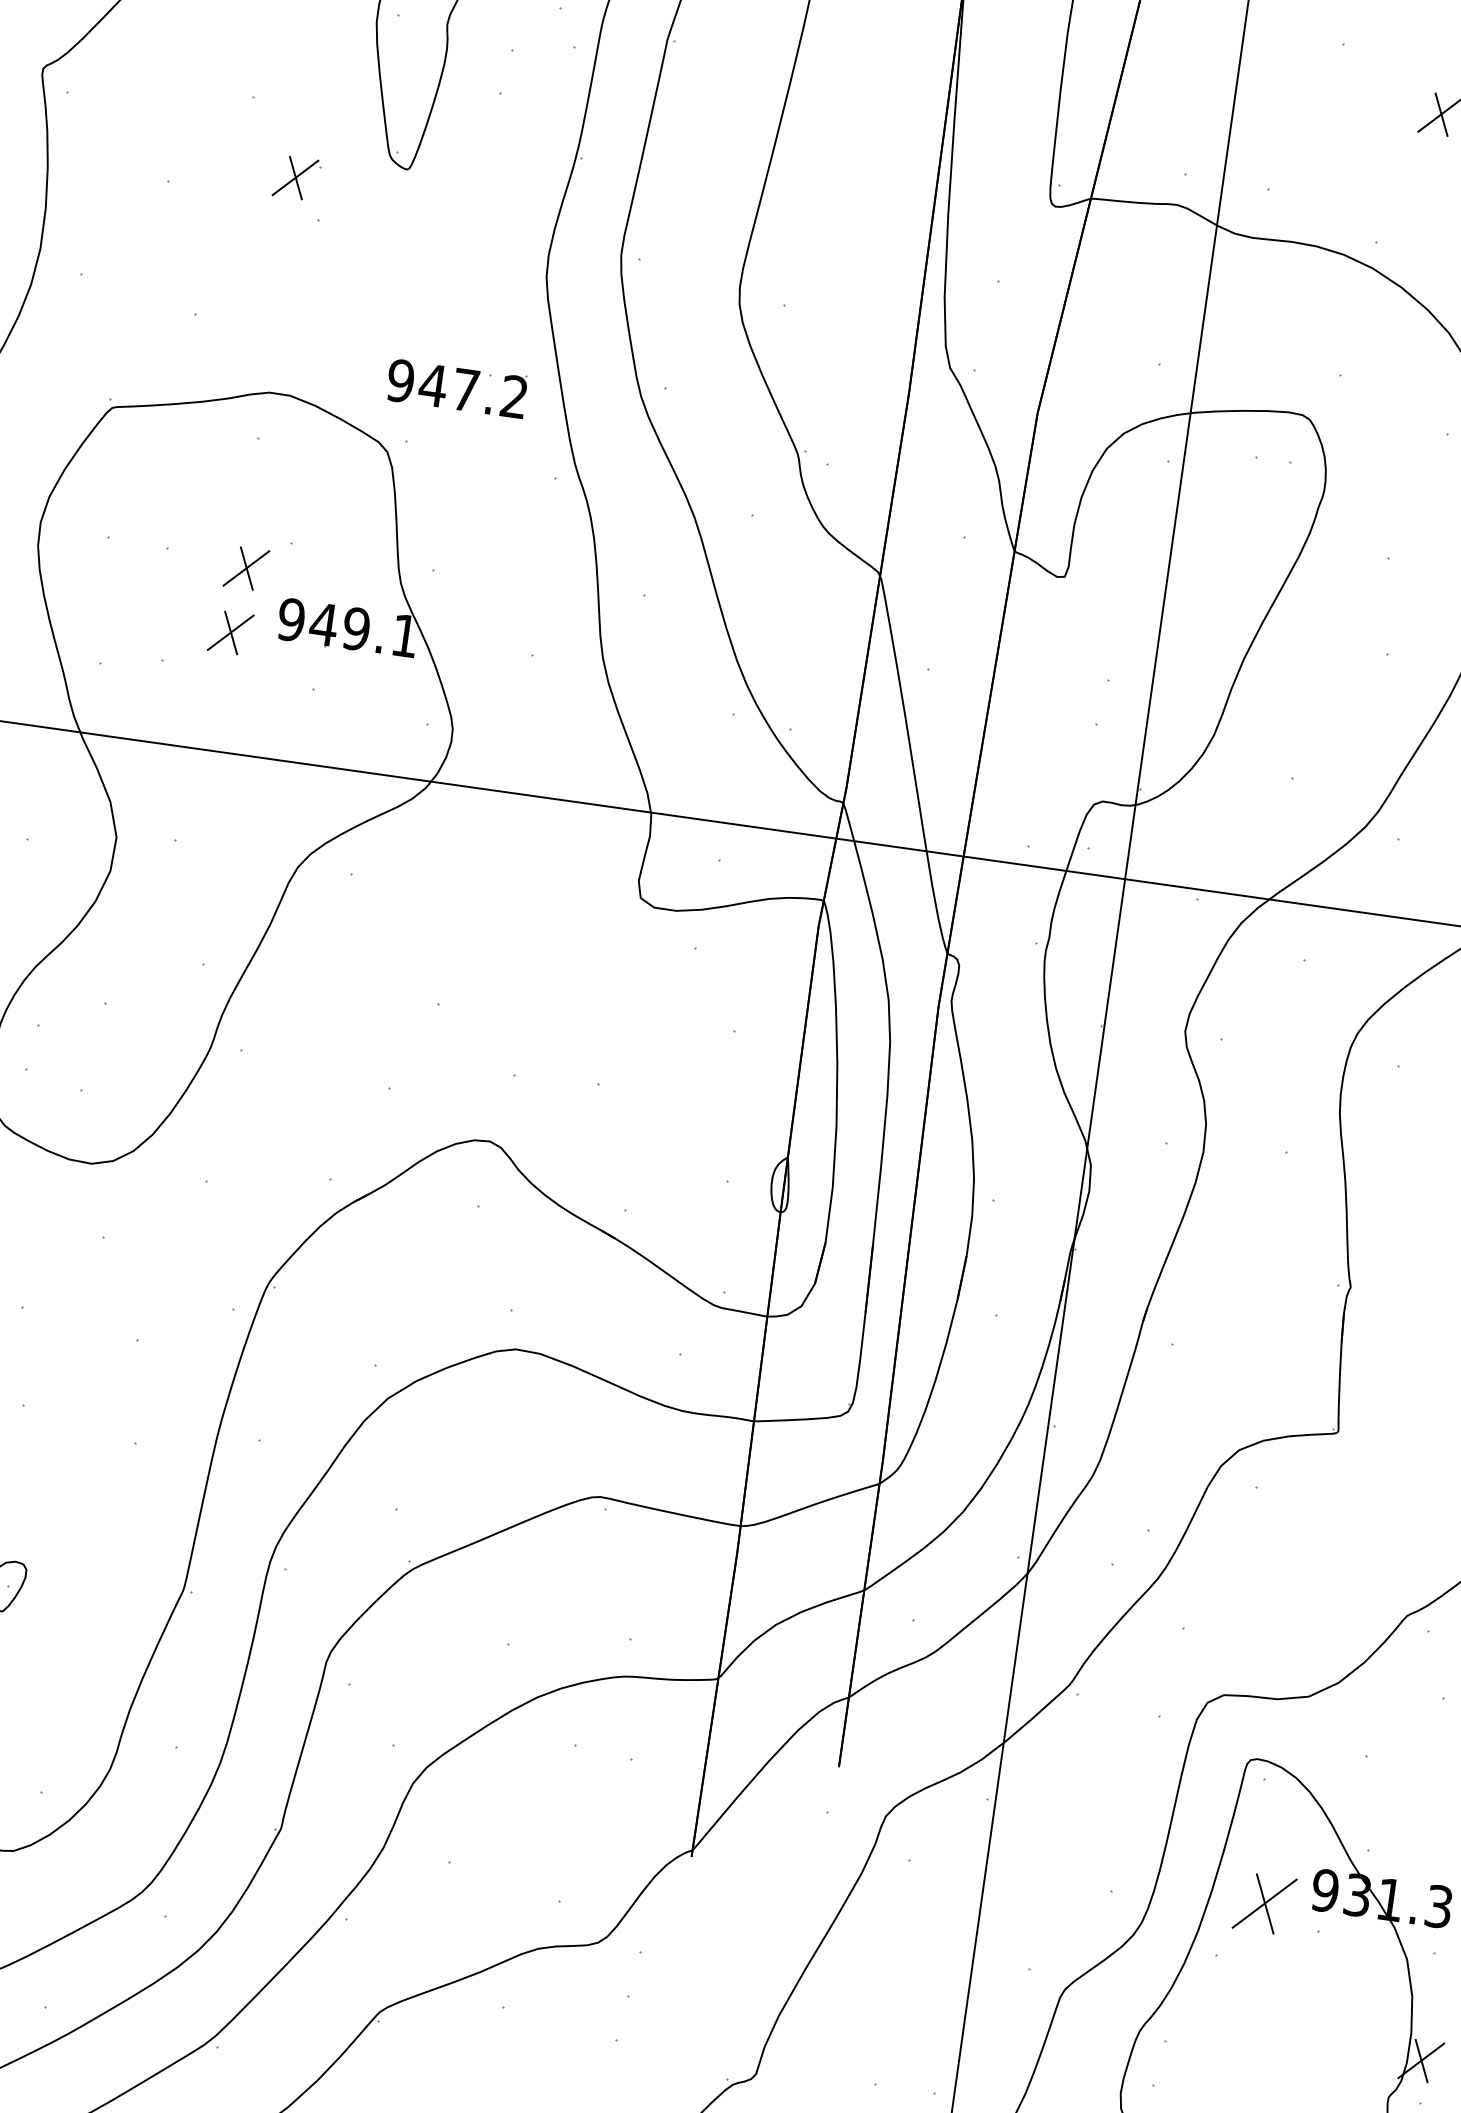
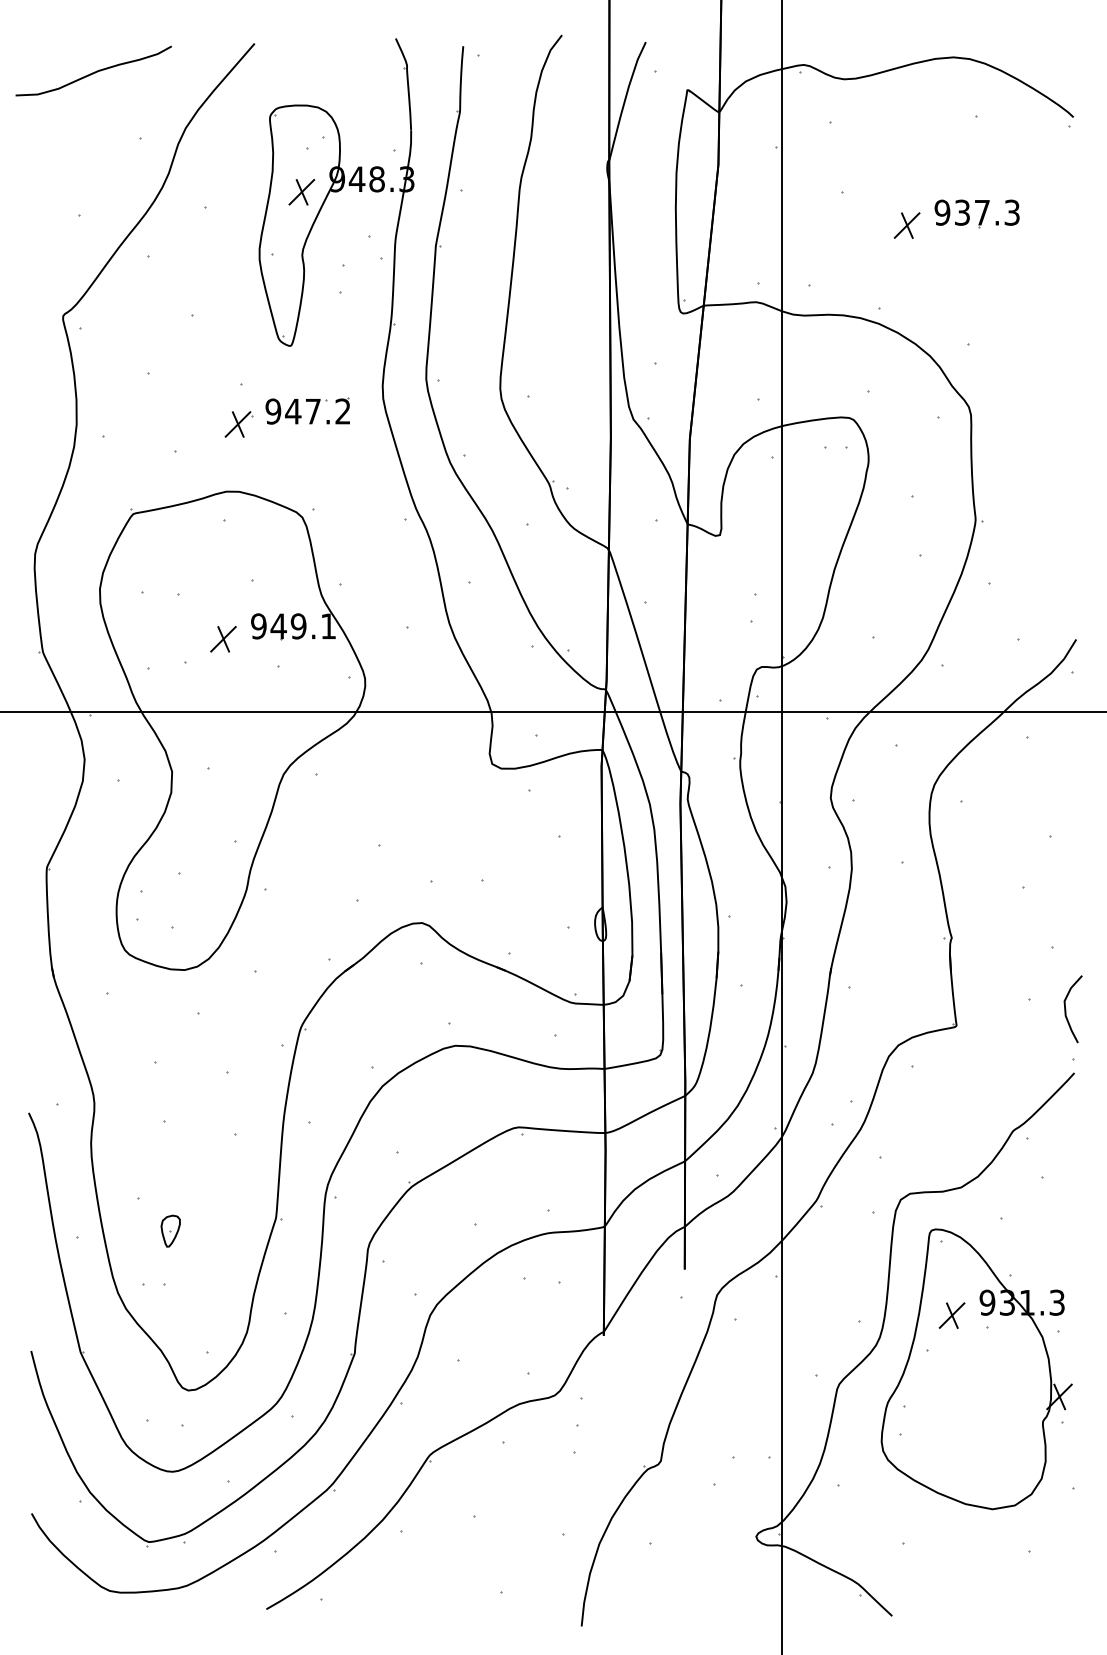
part: (296, 178) -> (238, 424), moved
part: (456, 387) -> (307, 410), moved
part: (246, 568) -> (227, 599), removed
part: (1263, 1903) -> (951, 1315), size x0.71

